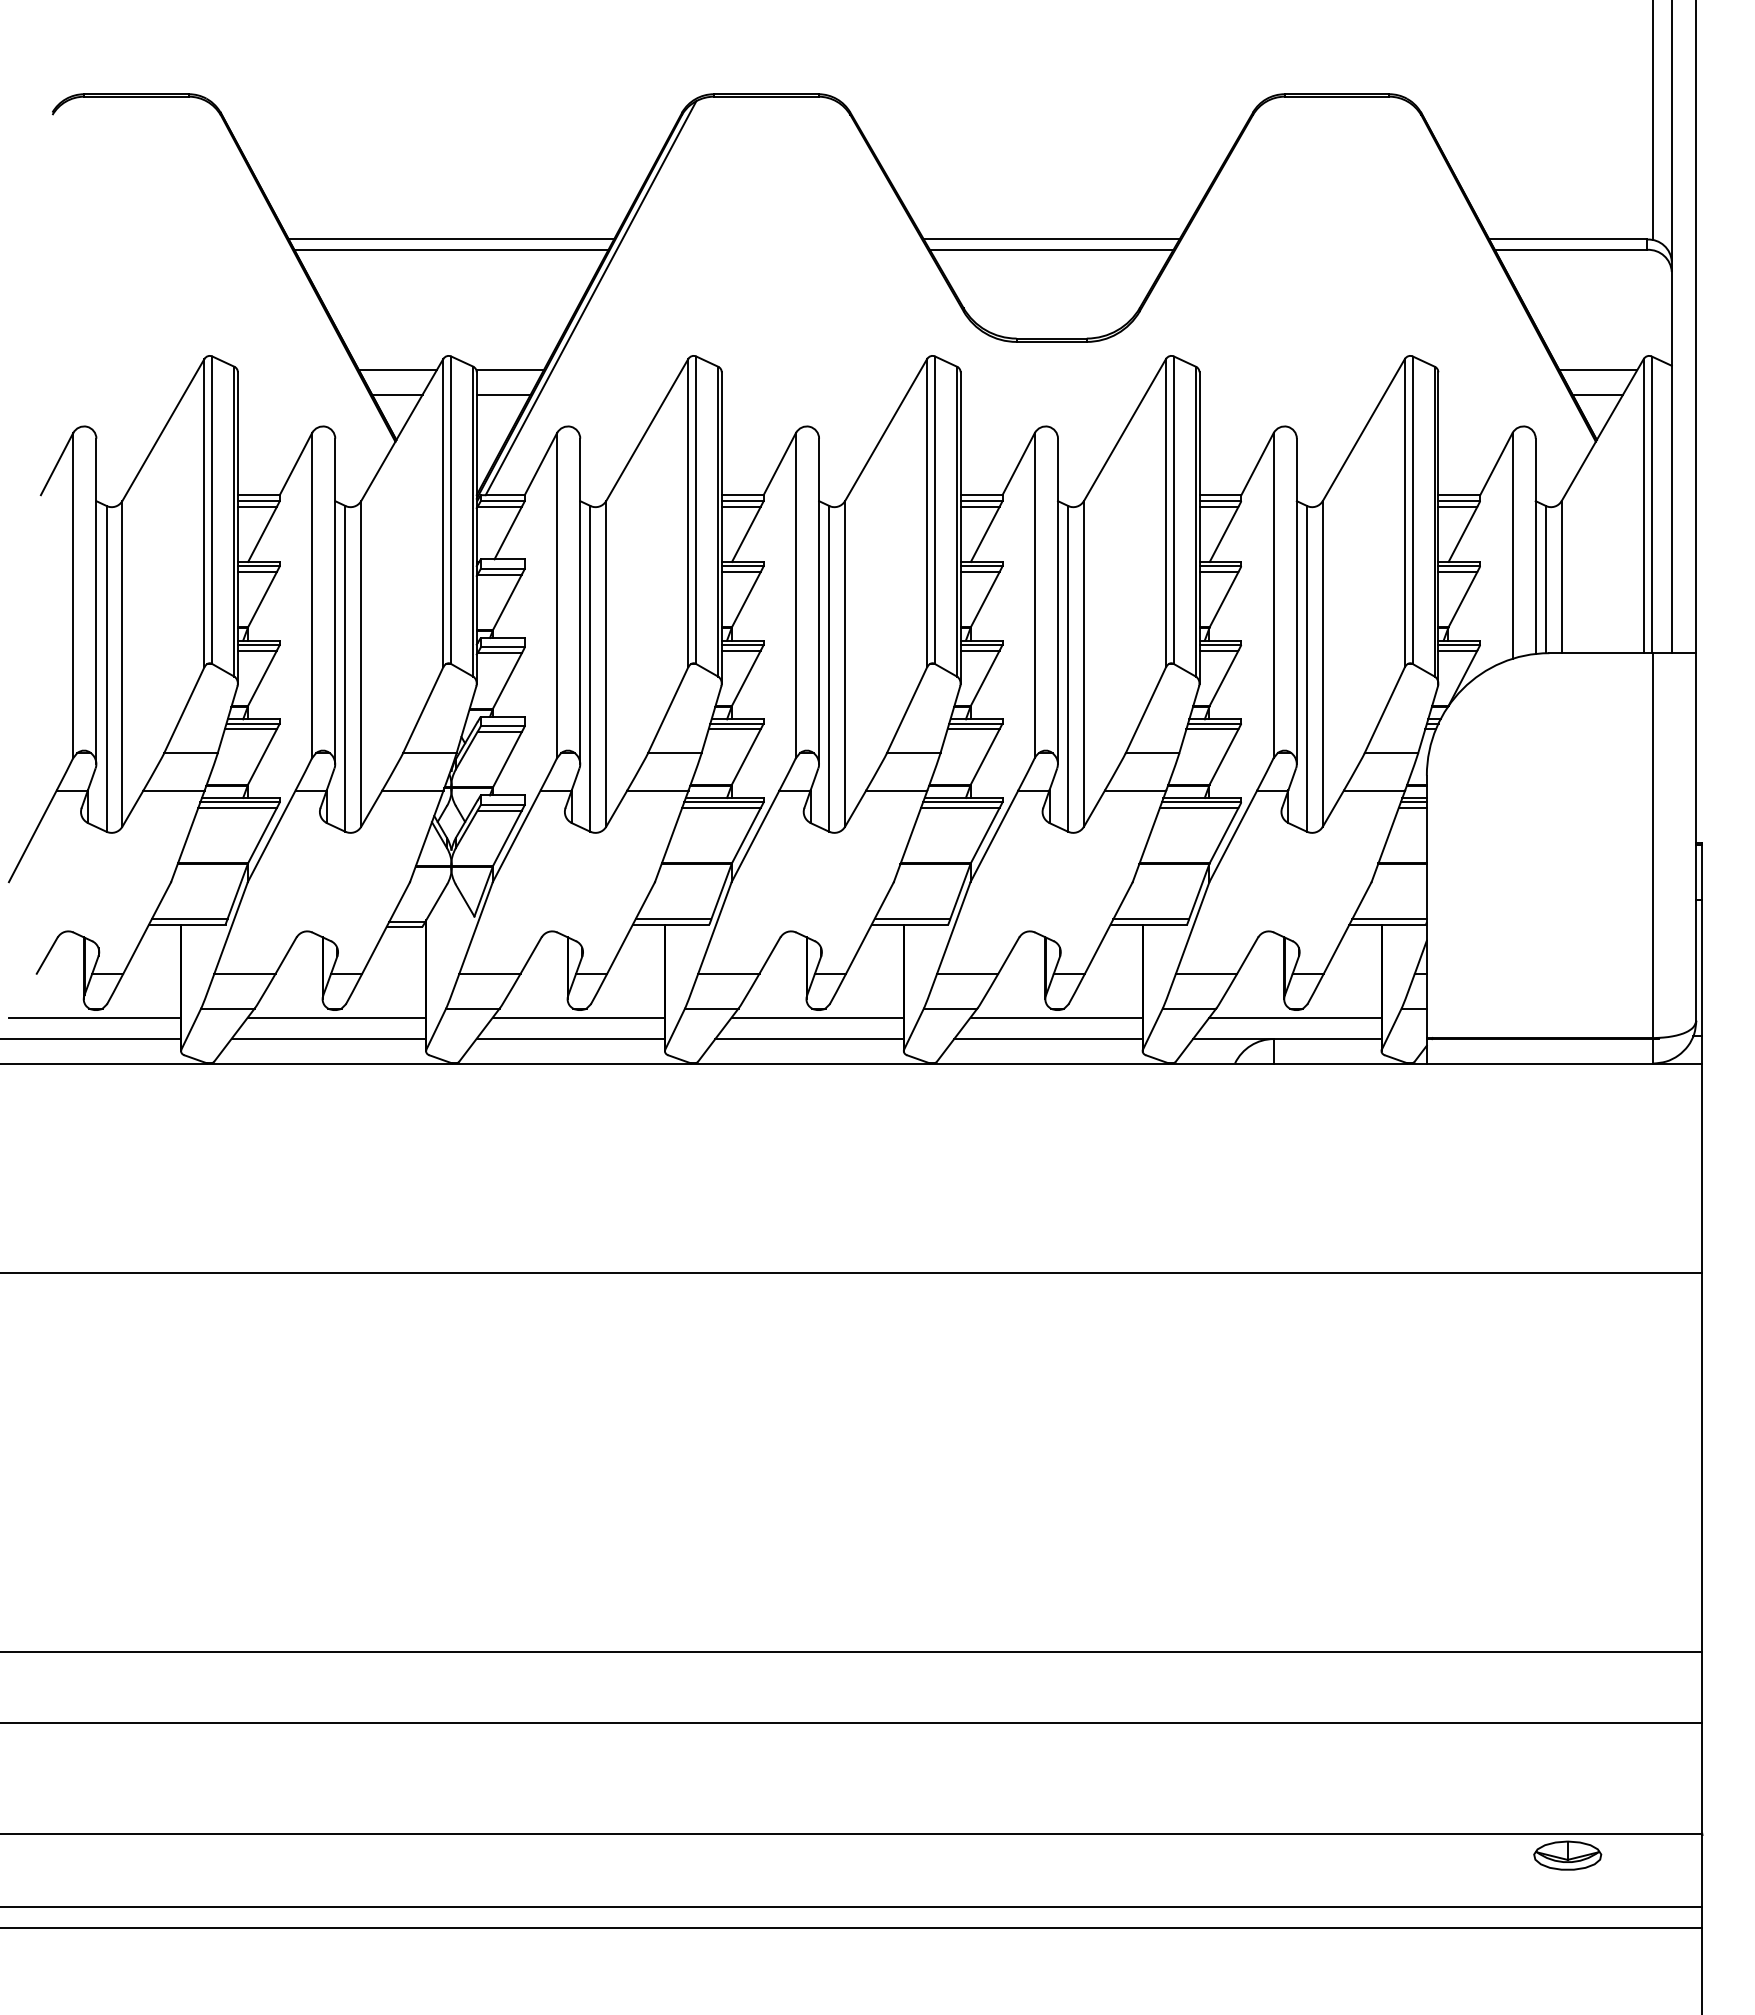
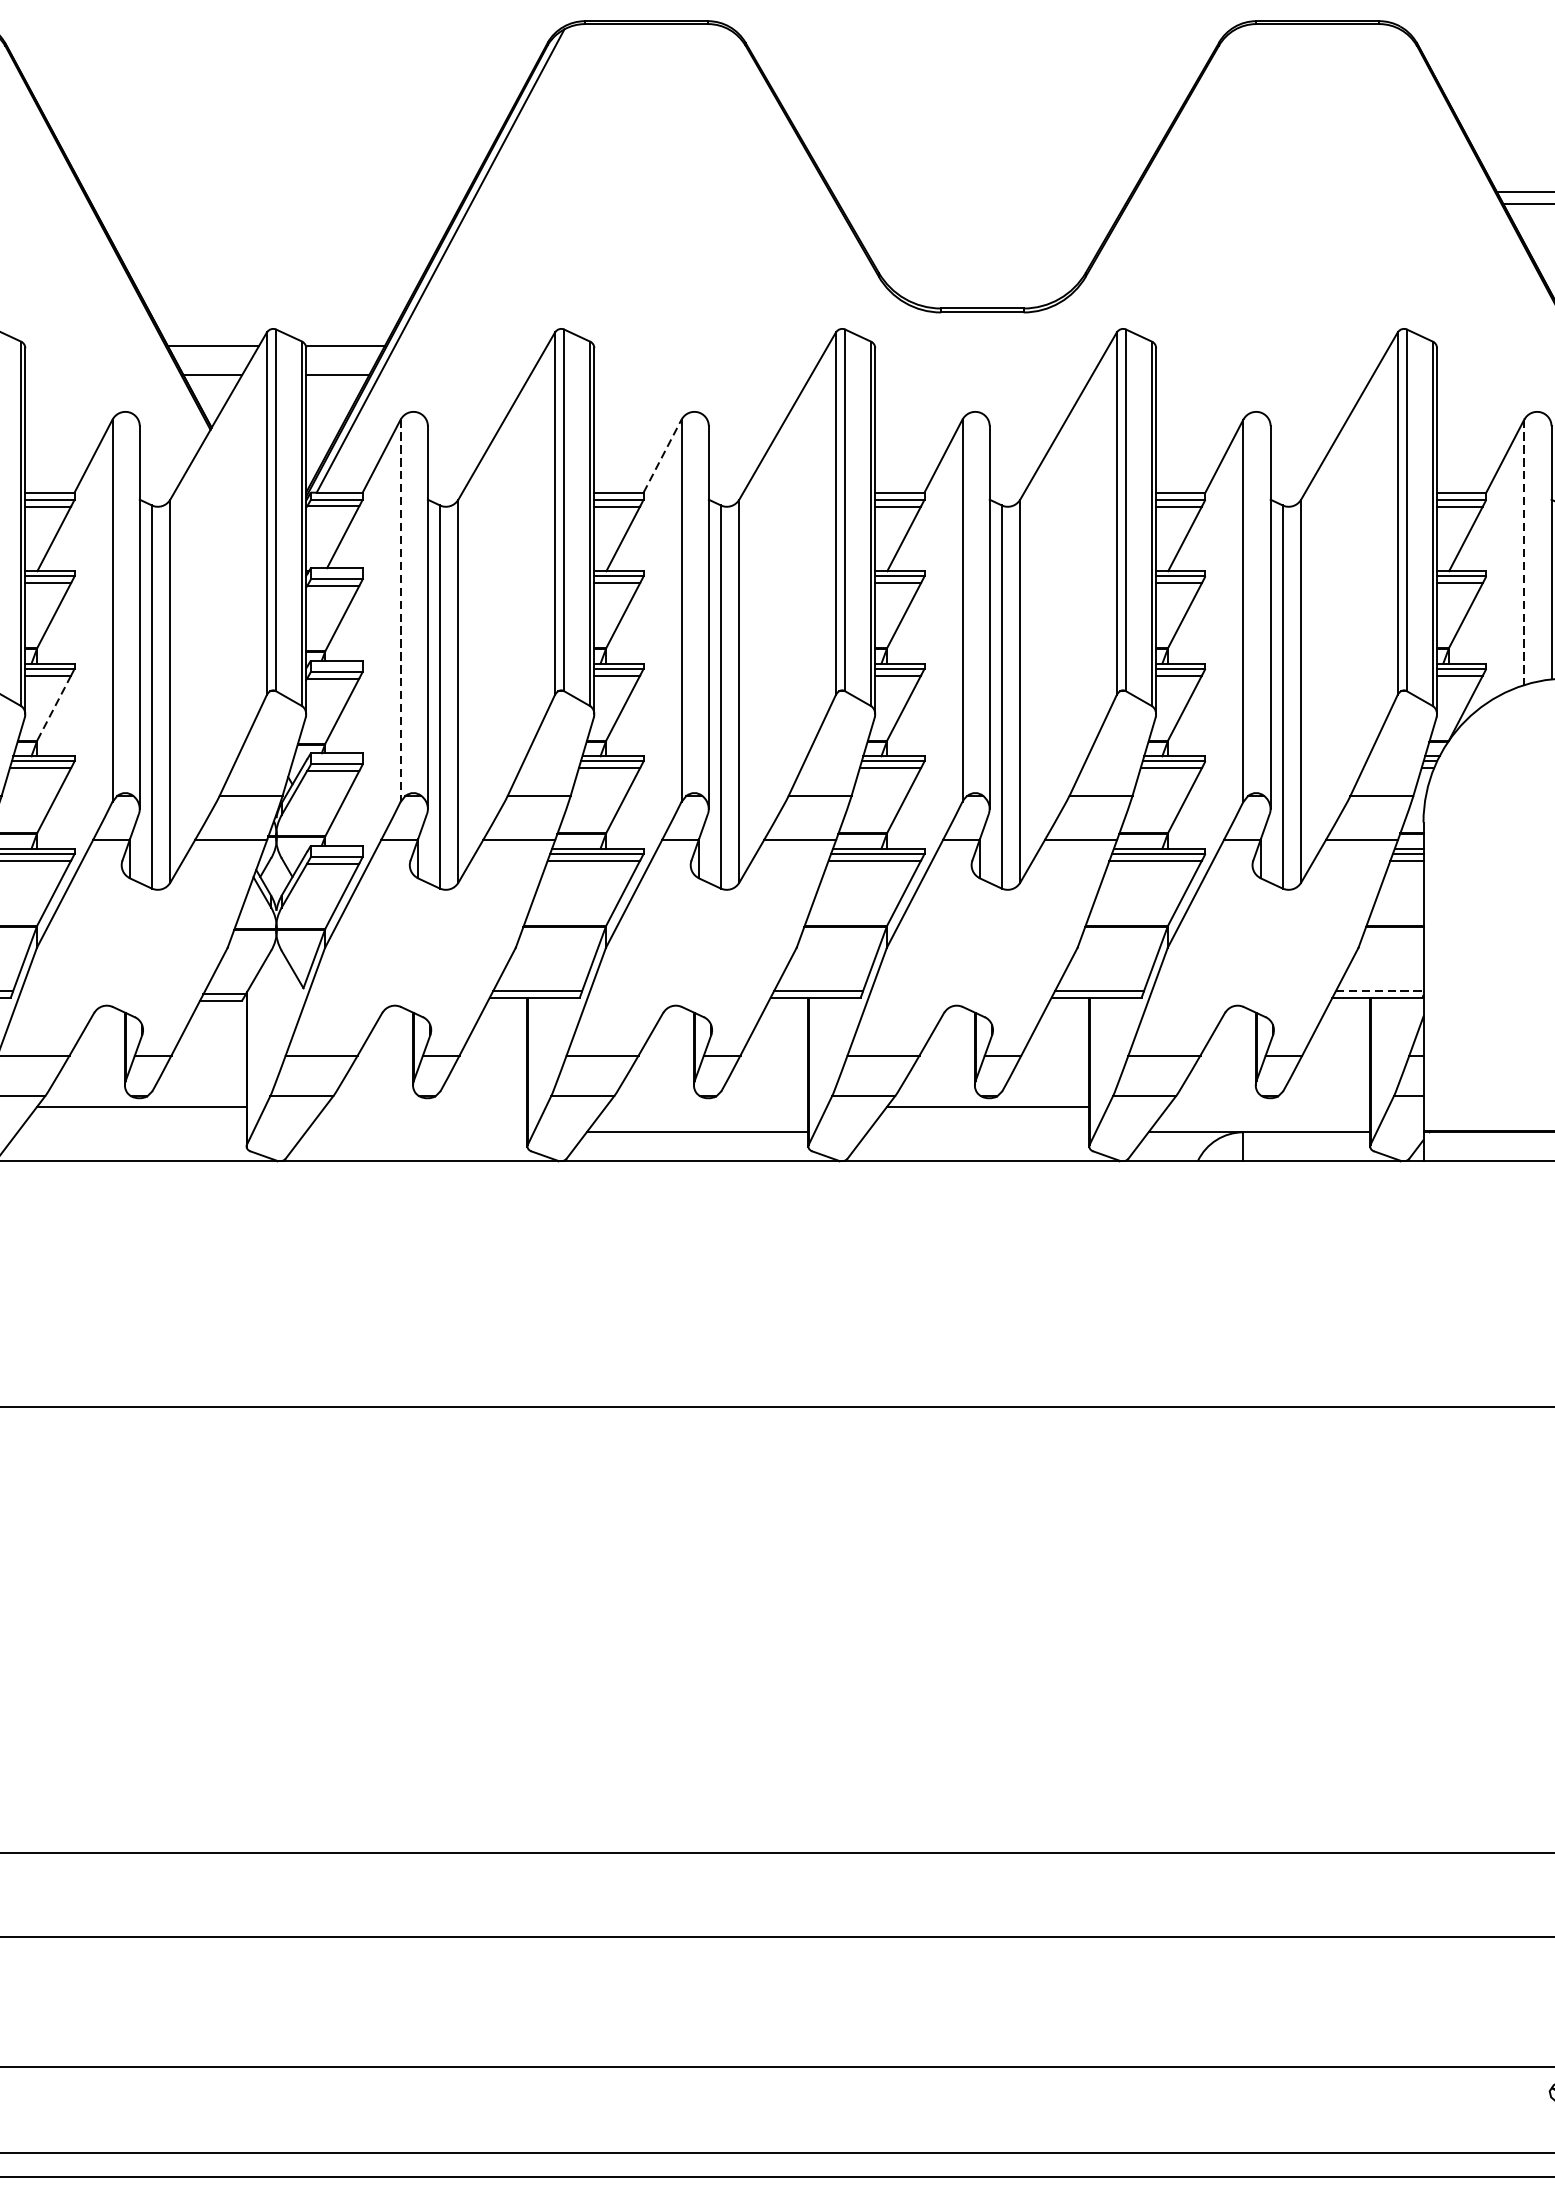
line: (450, 239) -> (275, 192), removed
line: (1051, 239) -> (982, 192), removed
line: (451, 249) -> (276, 203), removed
line: (1051, 249) -> (982, 203), removed
line: (780, 463) -> (663, 455), solid -> dashed
line: (1512, 545) -> (1524, 551), solid -> dashed
line: (557, 595) -> (401, 610), solid -> dashed
line: (262, 678) -> (54, 708), solid -> dashed
line: (1390, 919) -> (1380, 991), solid -> dashed
line: (578, 1017) -> (425, 1106), removed
line: (817, 1017) -> (706, 1106), removed
line: (1295, 1017) -> (1269, 1106), removed
line: (328, 1039) -> (131, 1132), removed
line: (570, 1039) -> (416, 1132), removed
line: (1048, 1039) -> (978, 1132), removed

